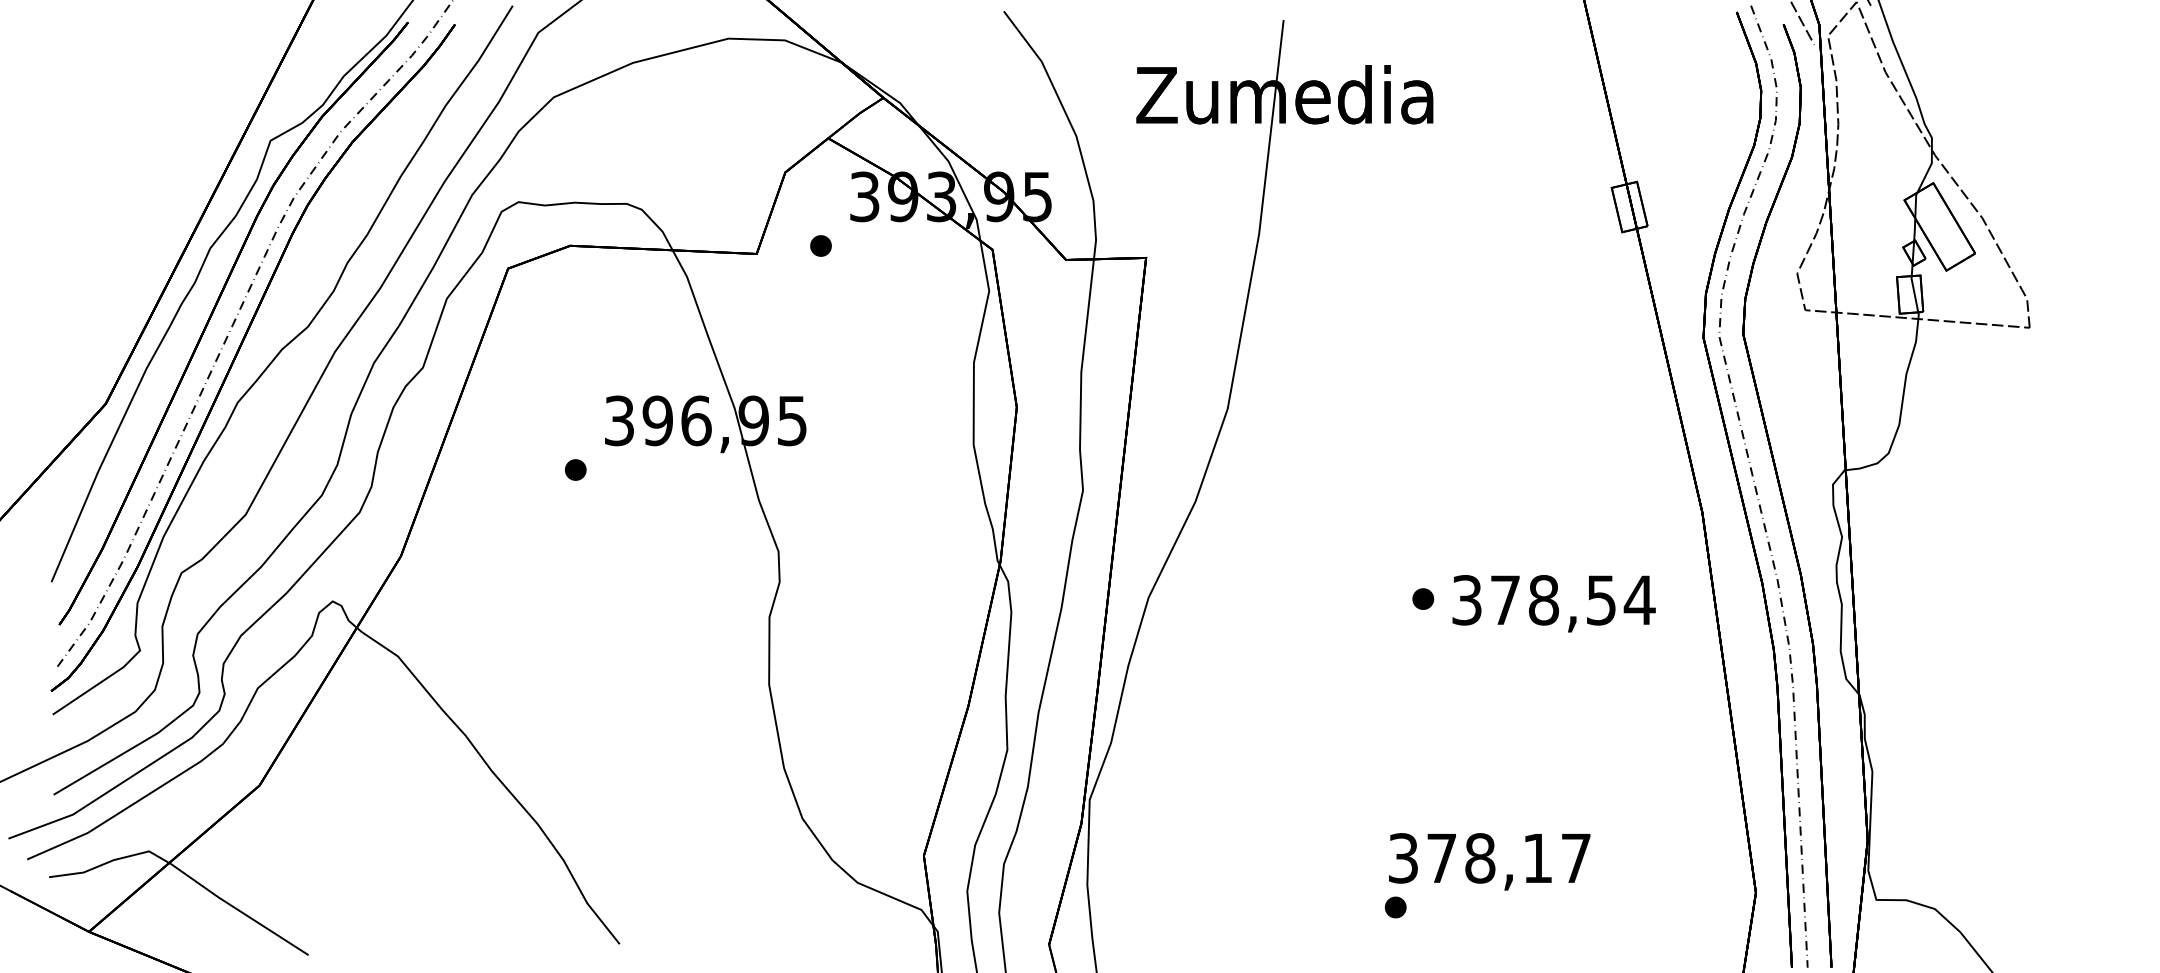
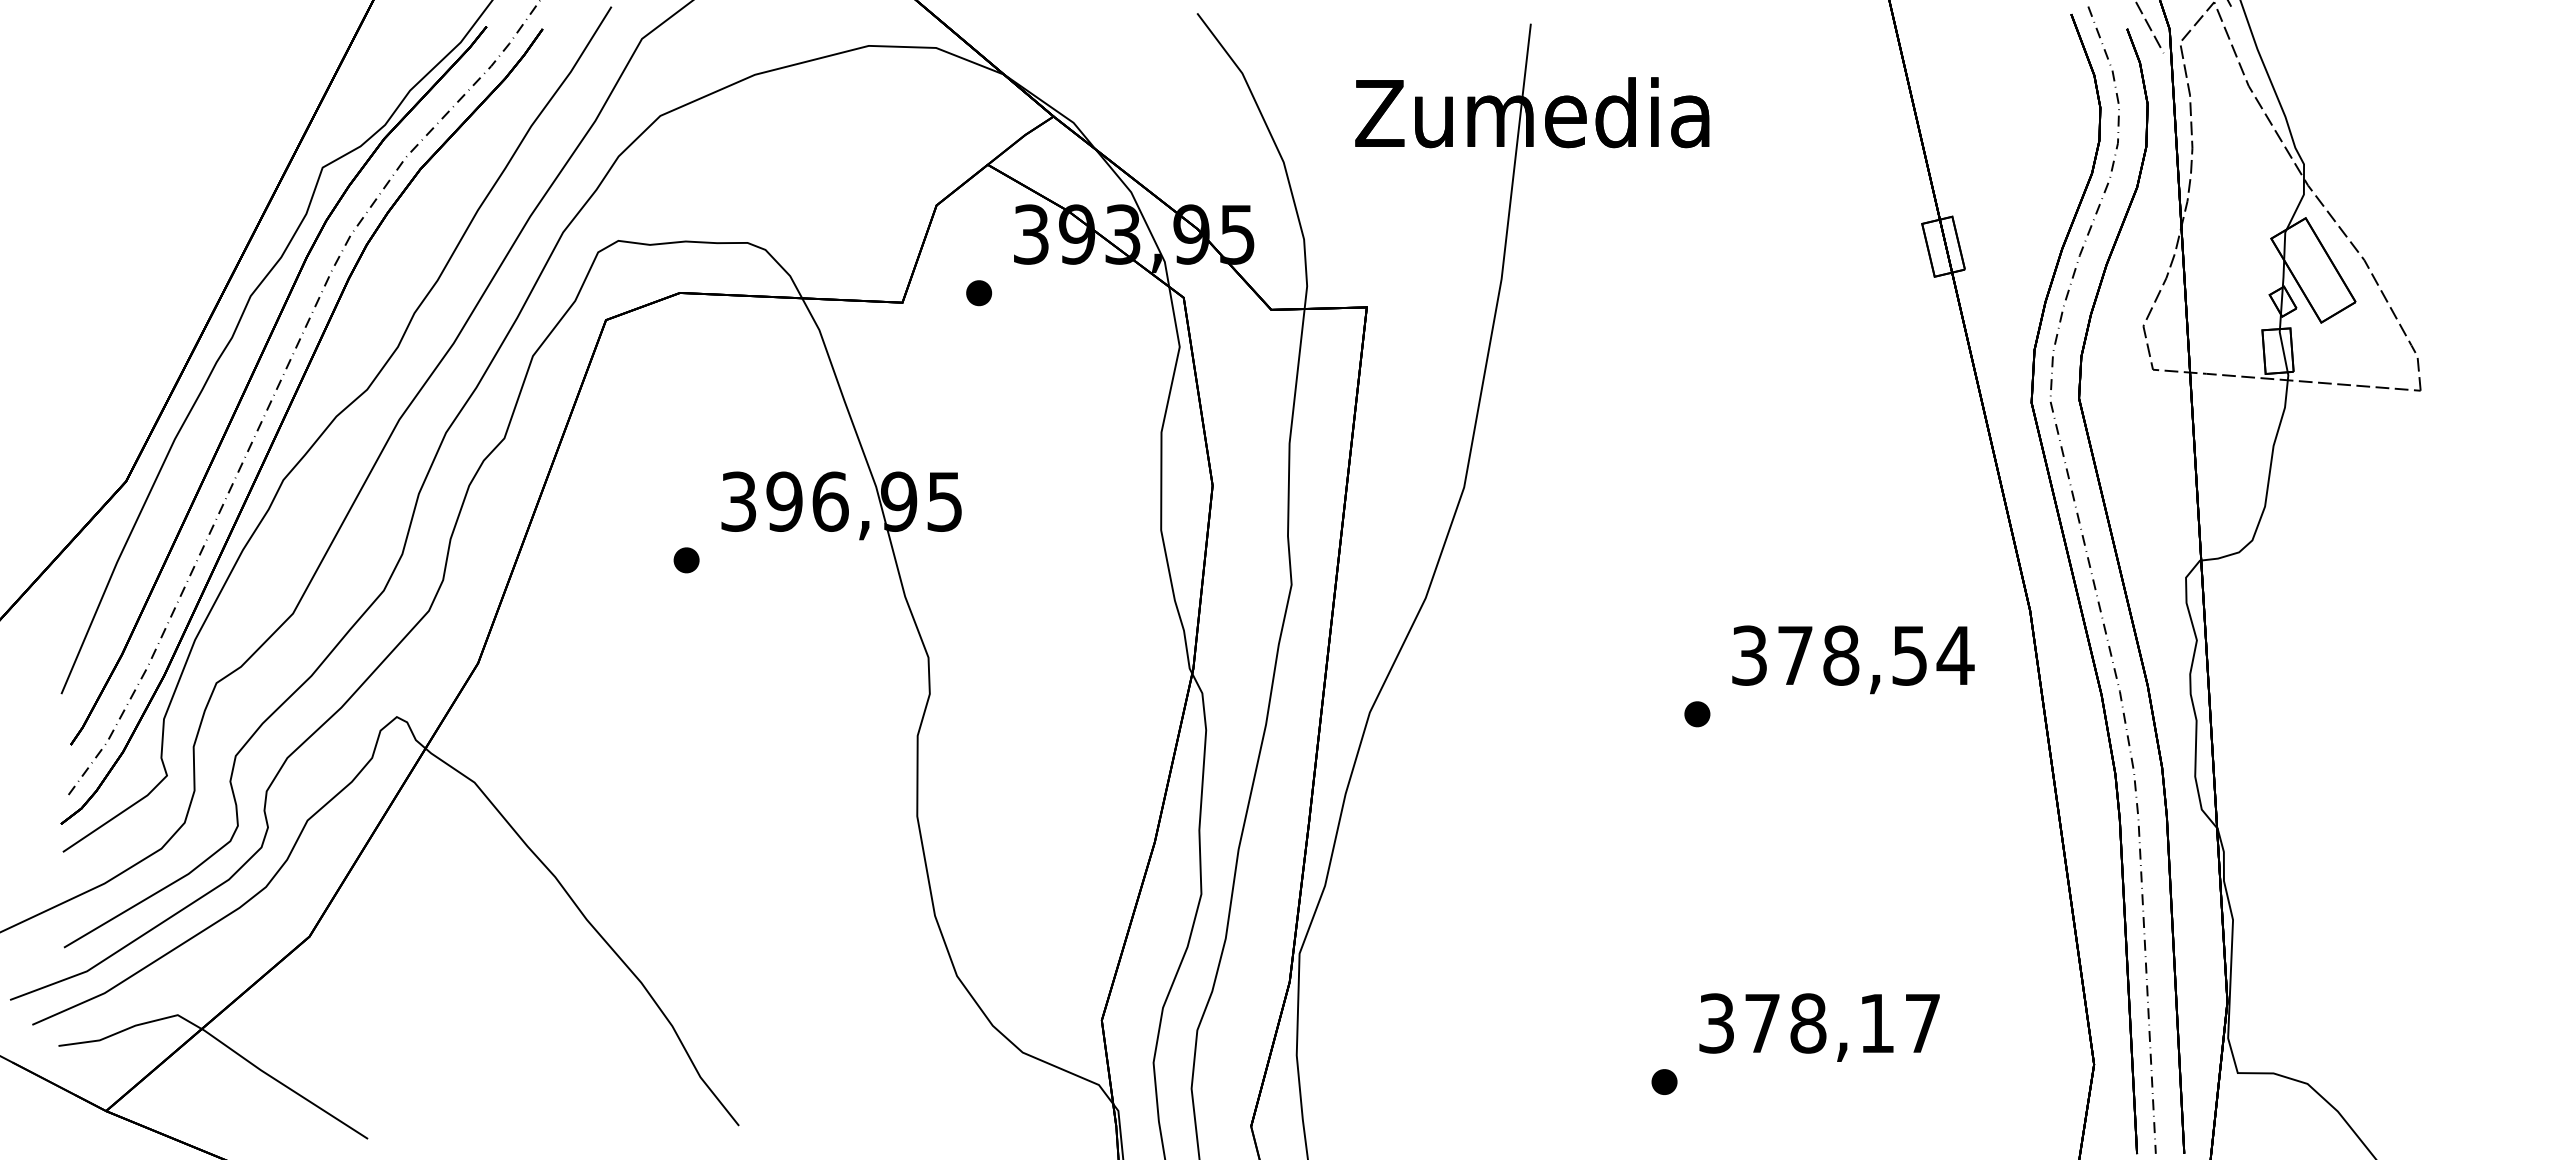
text: (1554, 603) -> (1853, 659), moved
text: (1489, 861) -> (1819, 1027), moved

